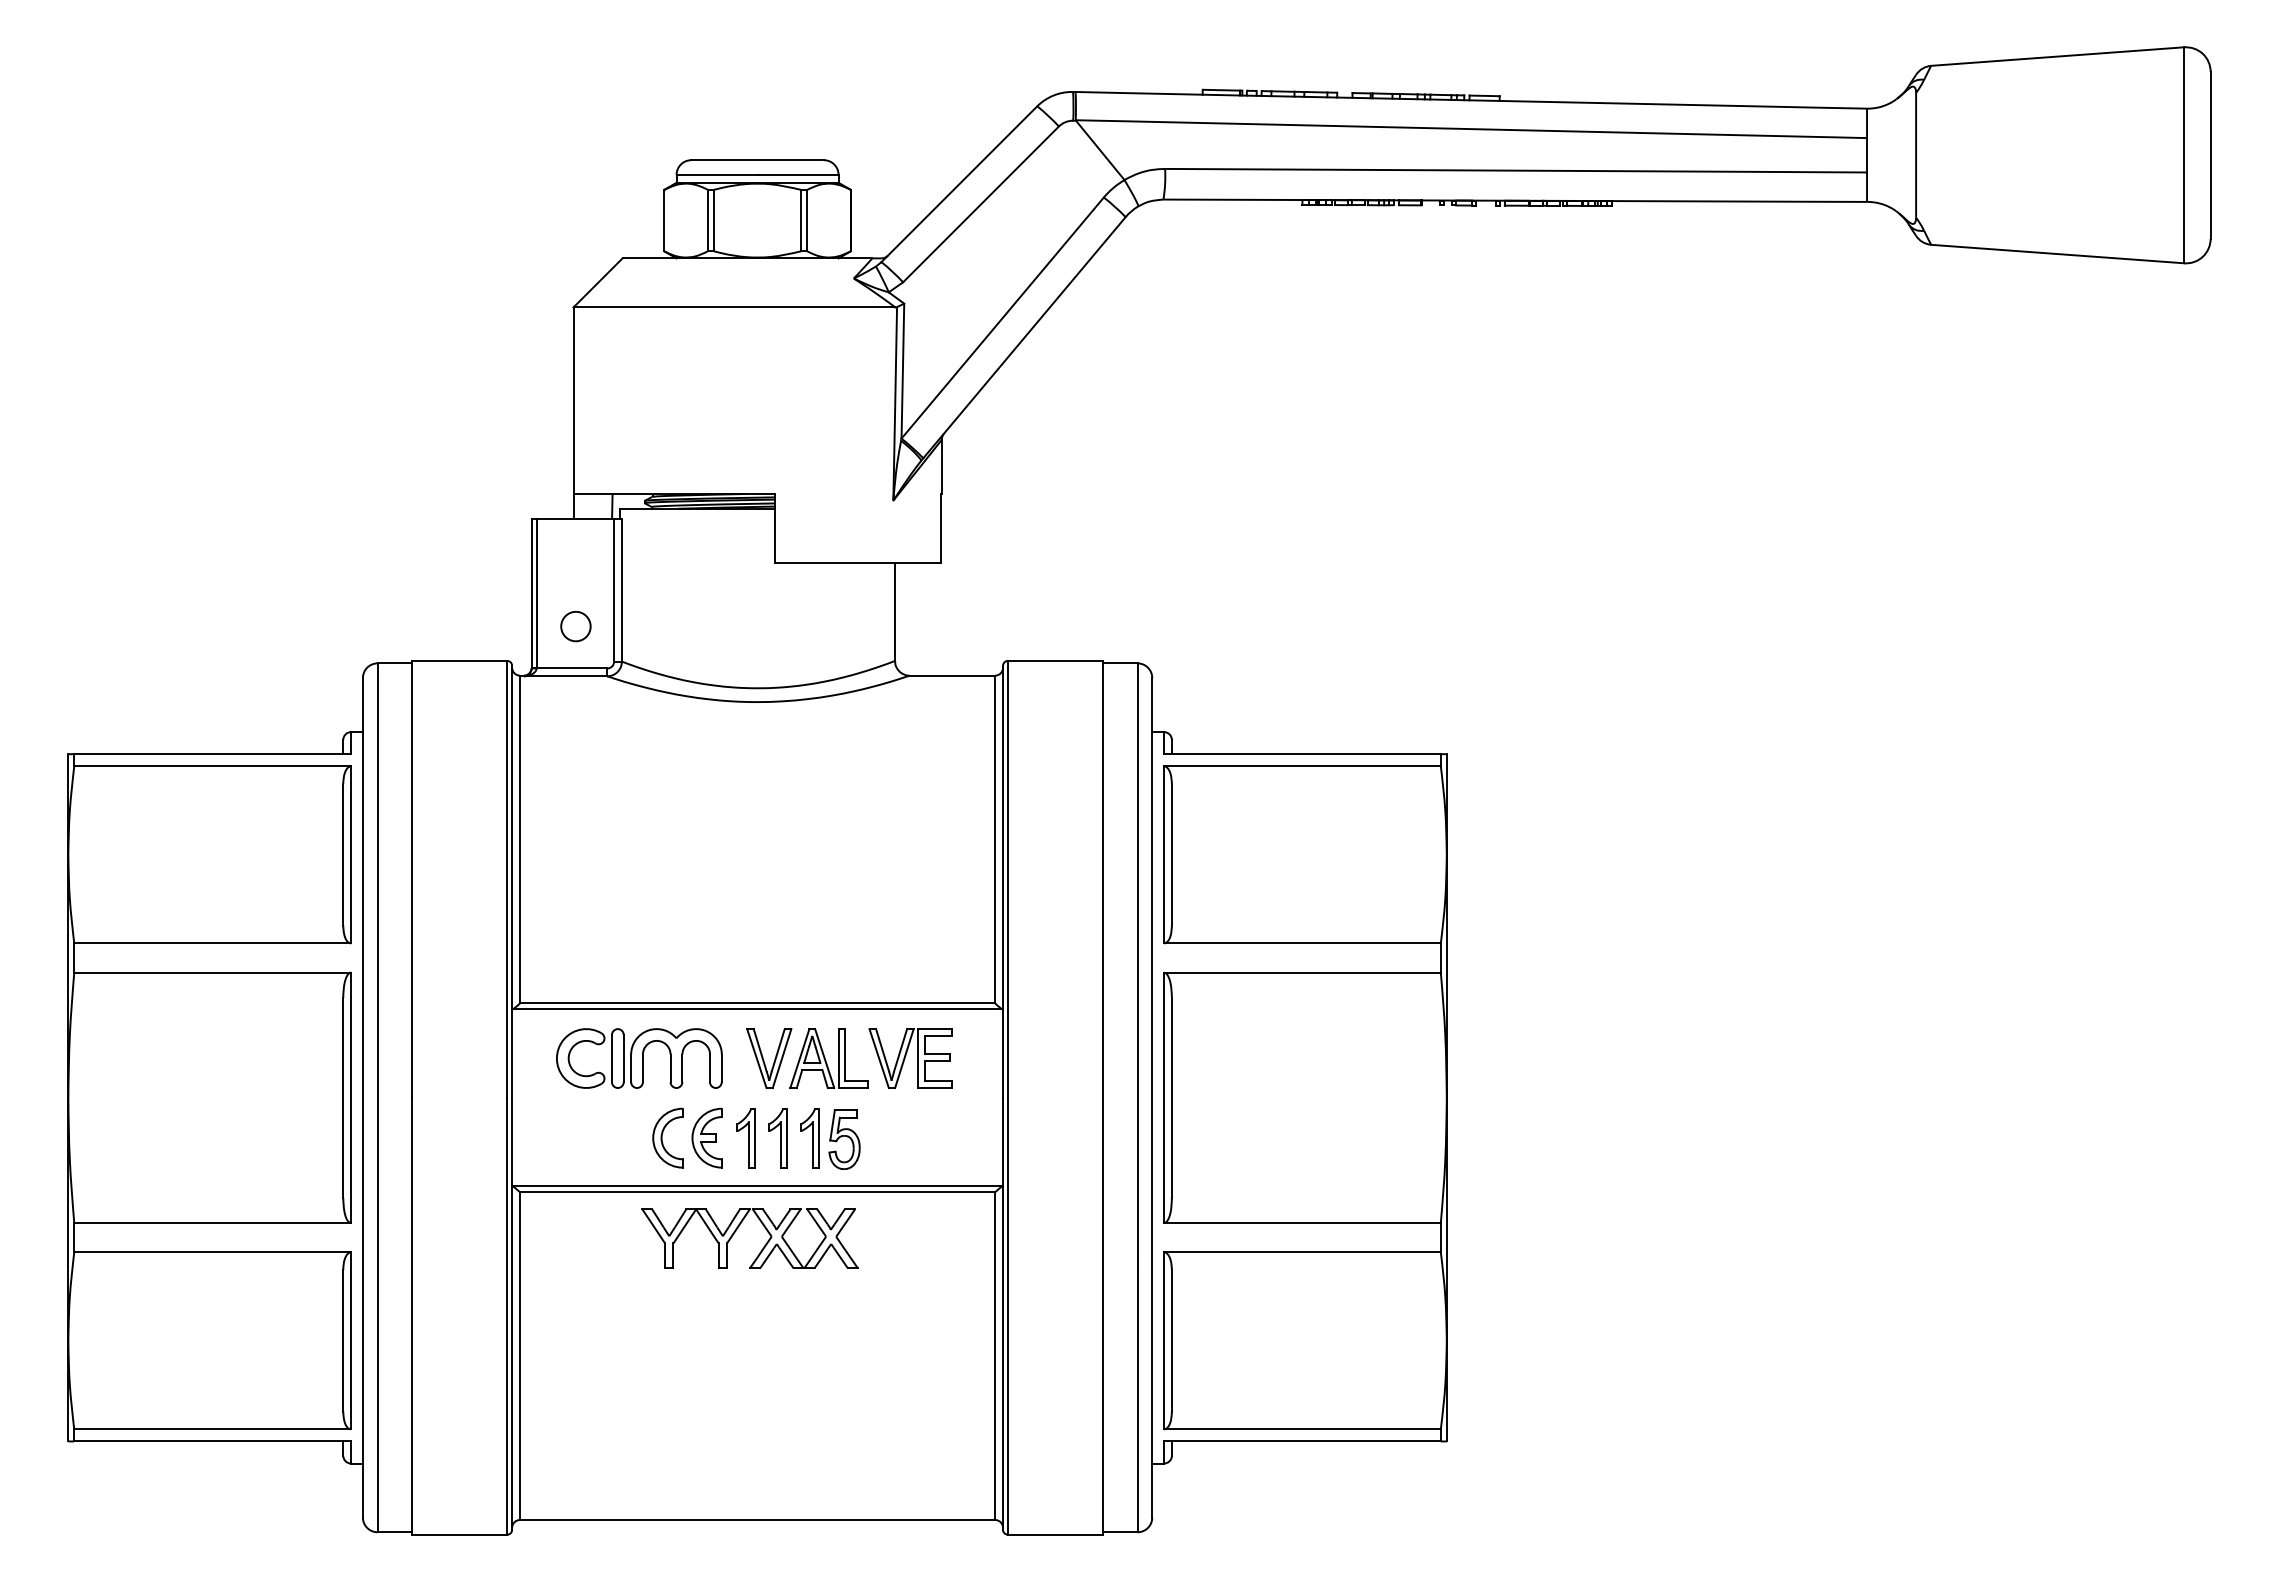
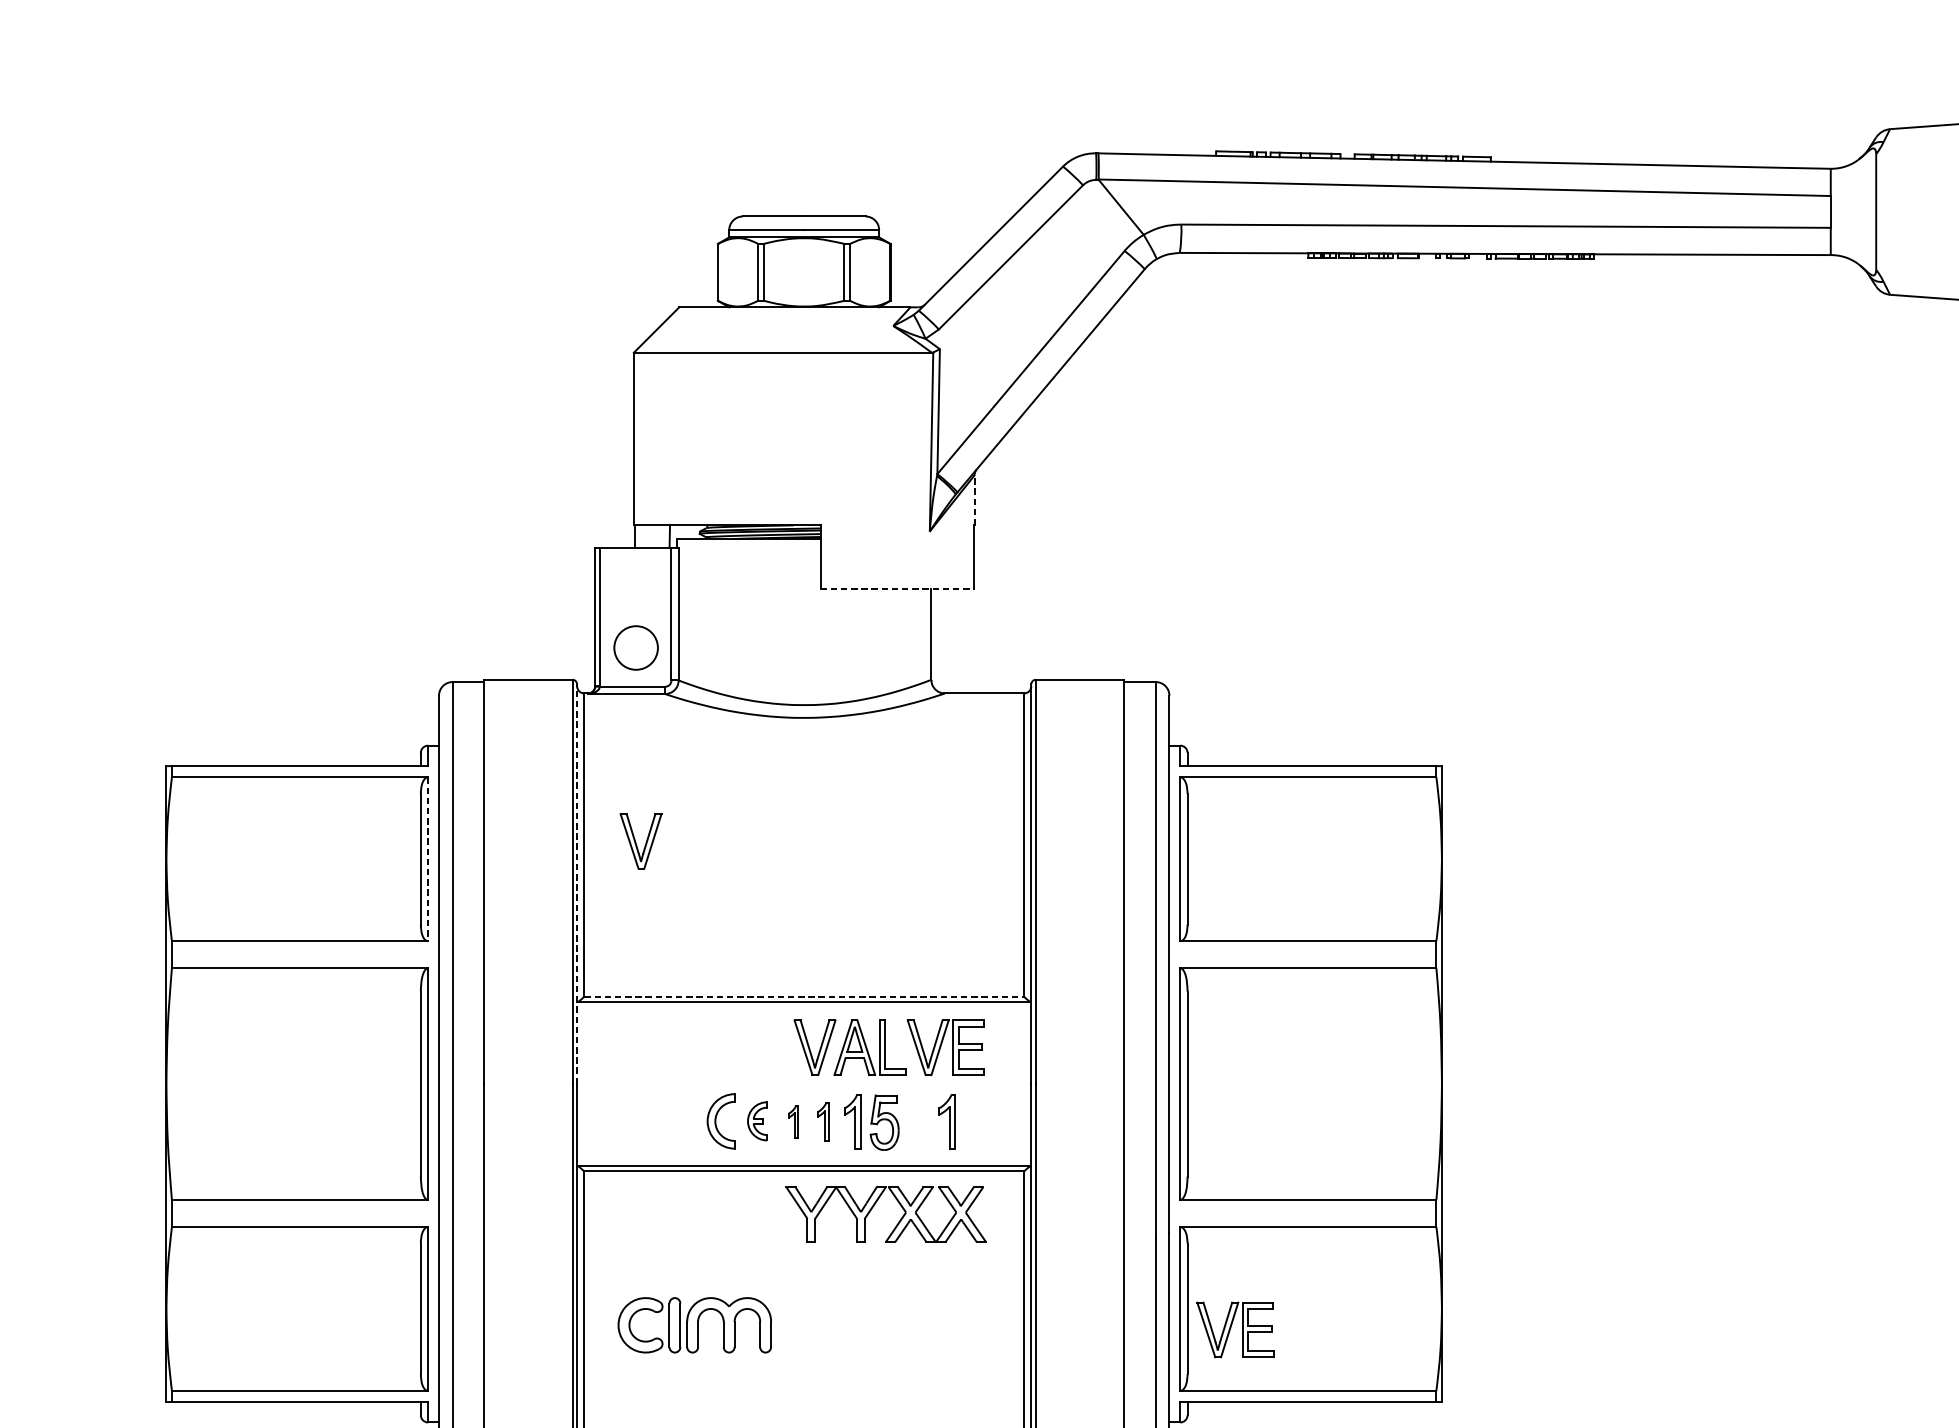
line: (941, 467) -> (974, 500), solid -> dashed
line: (857, 562) -> (896, 588), solid -> dashed
circle: (575, 626) -> (635, 647), size x1.6
part: (581, 835) -> (641, 841), added
line: (351, 854) -> (428, 858), solid -> dashed
line: (512, 881) -> (577, 883), solid -> dashed
line: (757, 1003) -> (804, 996), solid -> dashed
part: (639, 1058) -> (694, 1325), moved
part: (706, 1137) -> (756, 1120), size x0.7
part: (745, 1138) -> (793, 1121), size x0.6
part: (777, 1138) -> (822, 1121), size x0.7
part: (911, 1138) -> (946, 1121), added
part: (736, 1231) -> (873, 1207), moved
part: (1223, 1363) -> (1235, 1329), added

